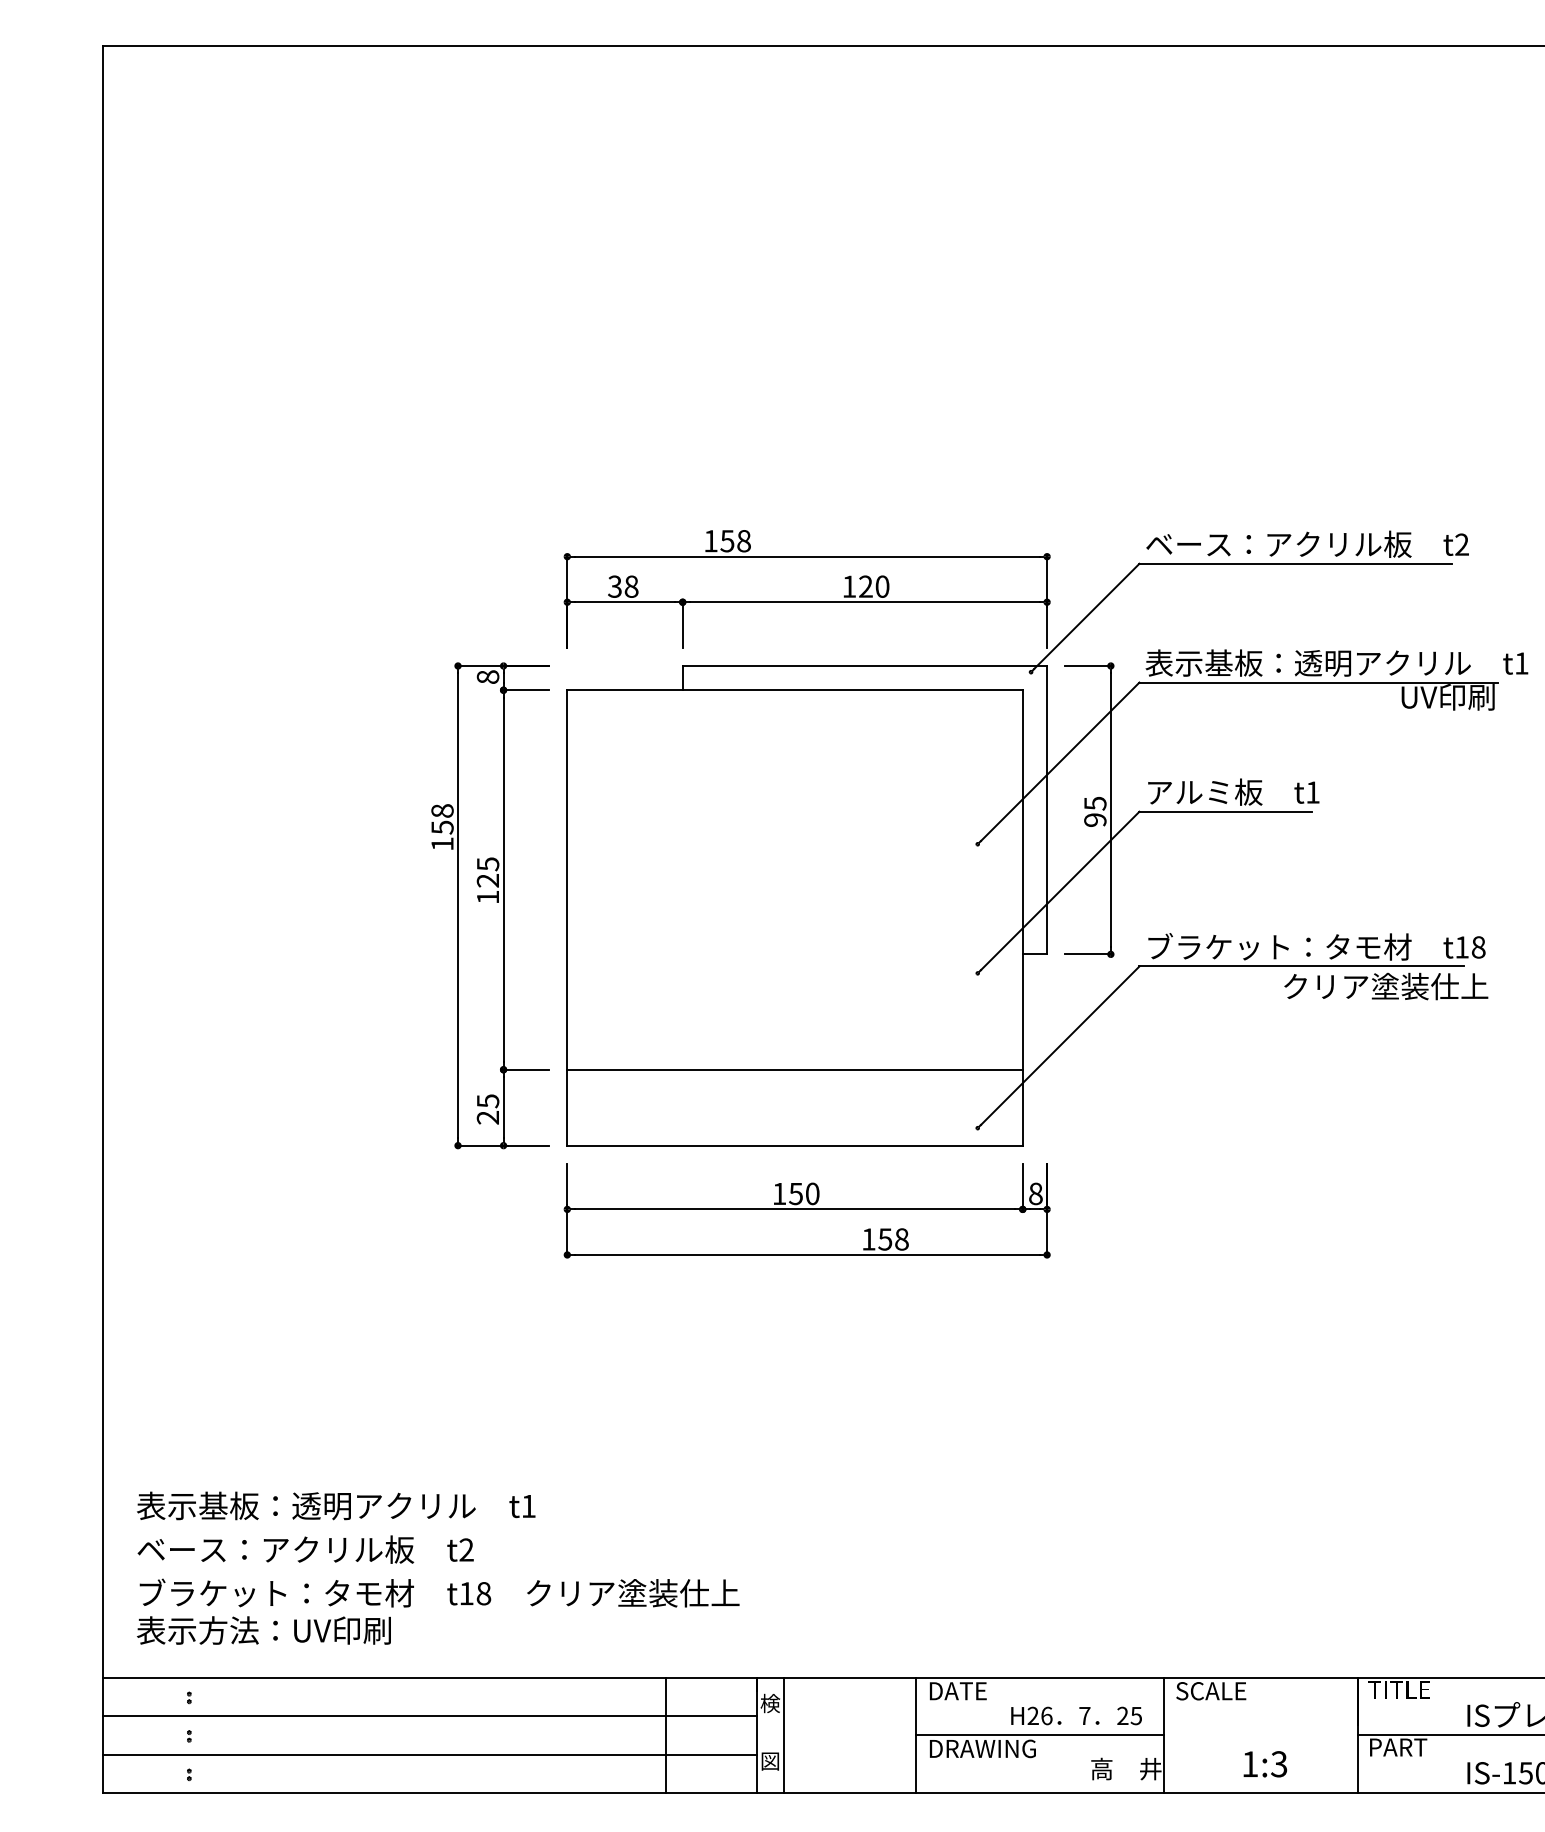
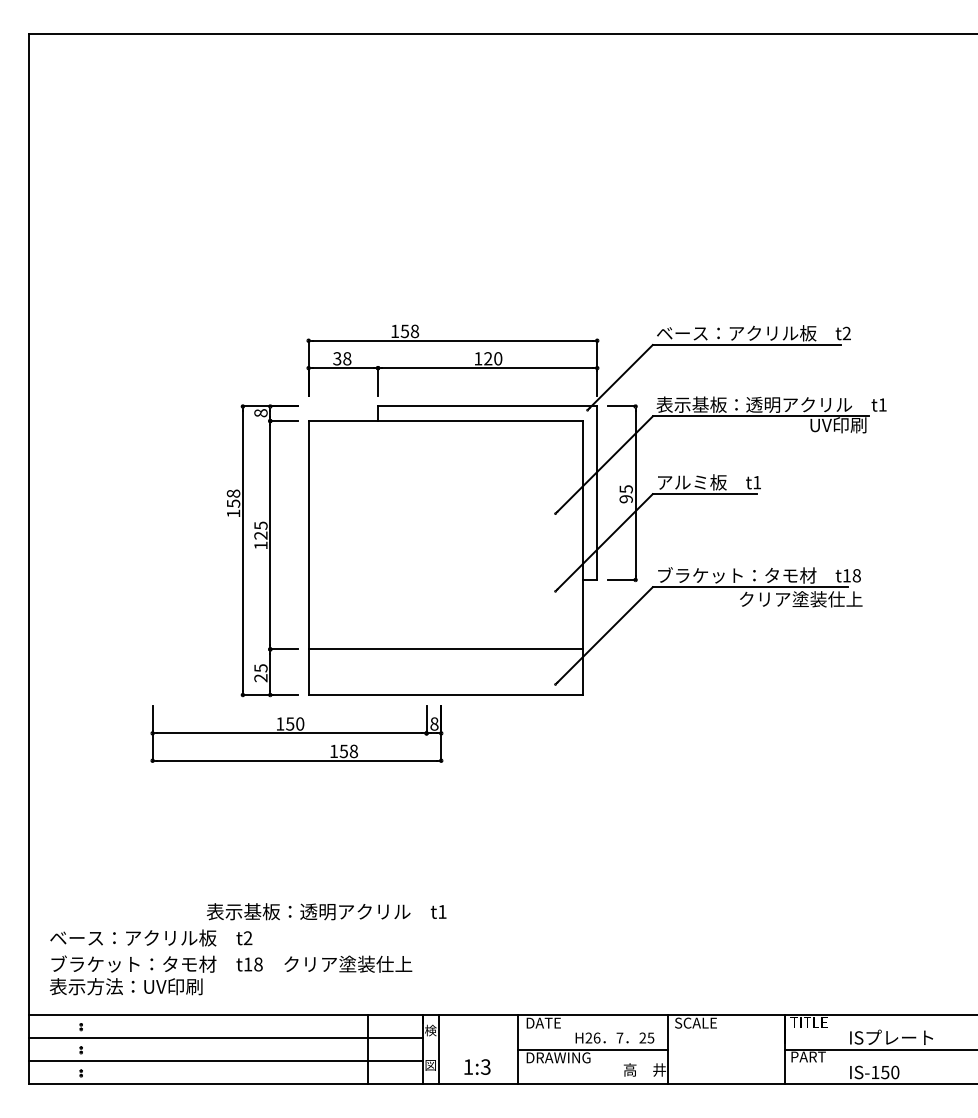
part: (806, 1209) -> (296, 733), moved
text: (335, 1505) -> (326, 911), moved
text: (1265, 1763) -> (477, 1066), moved

